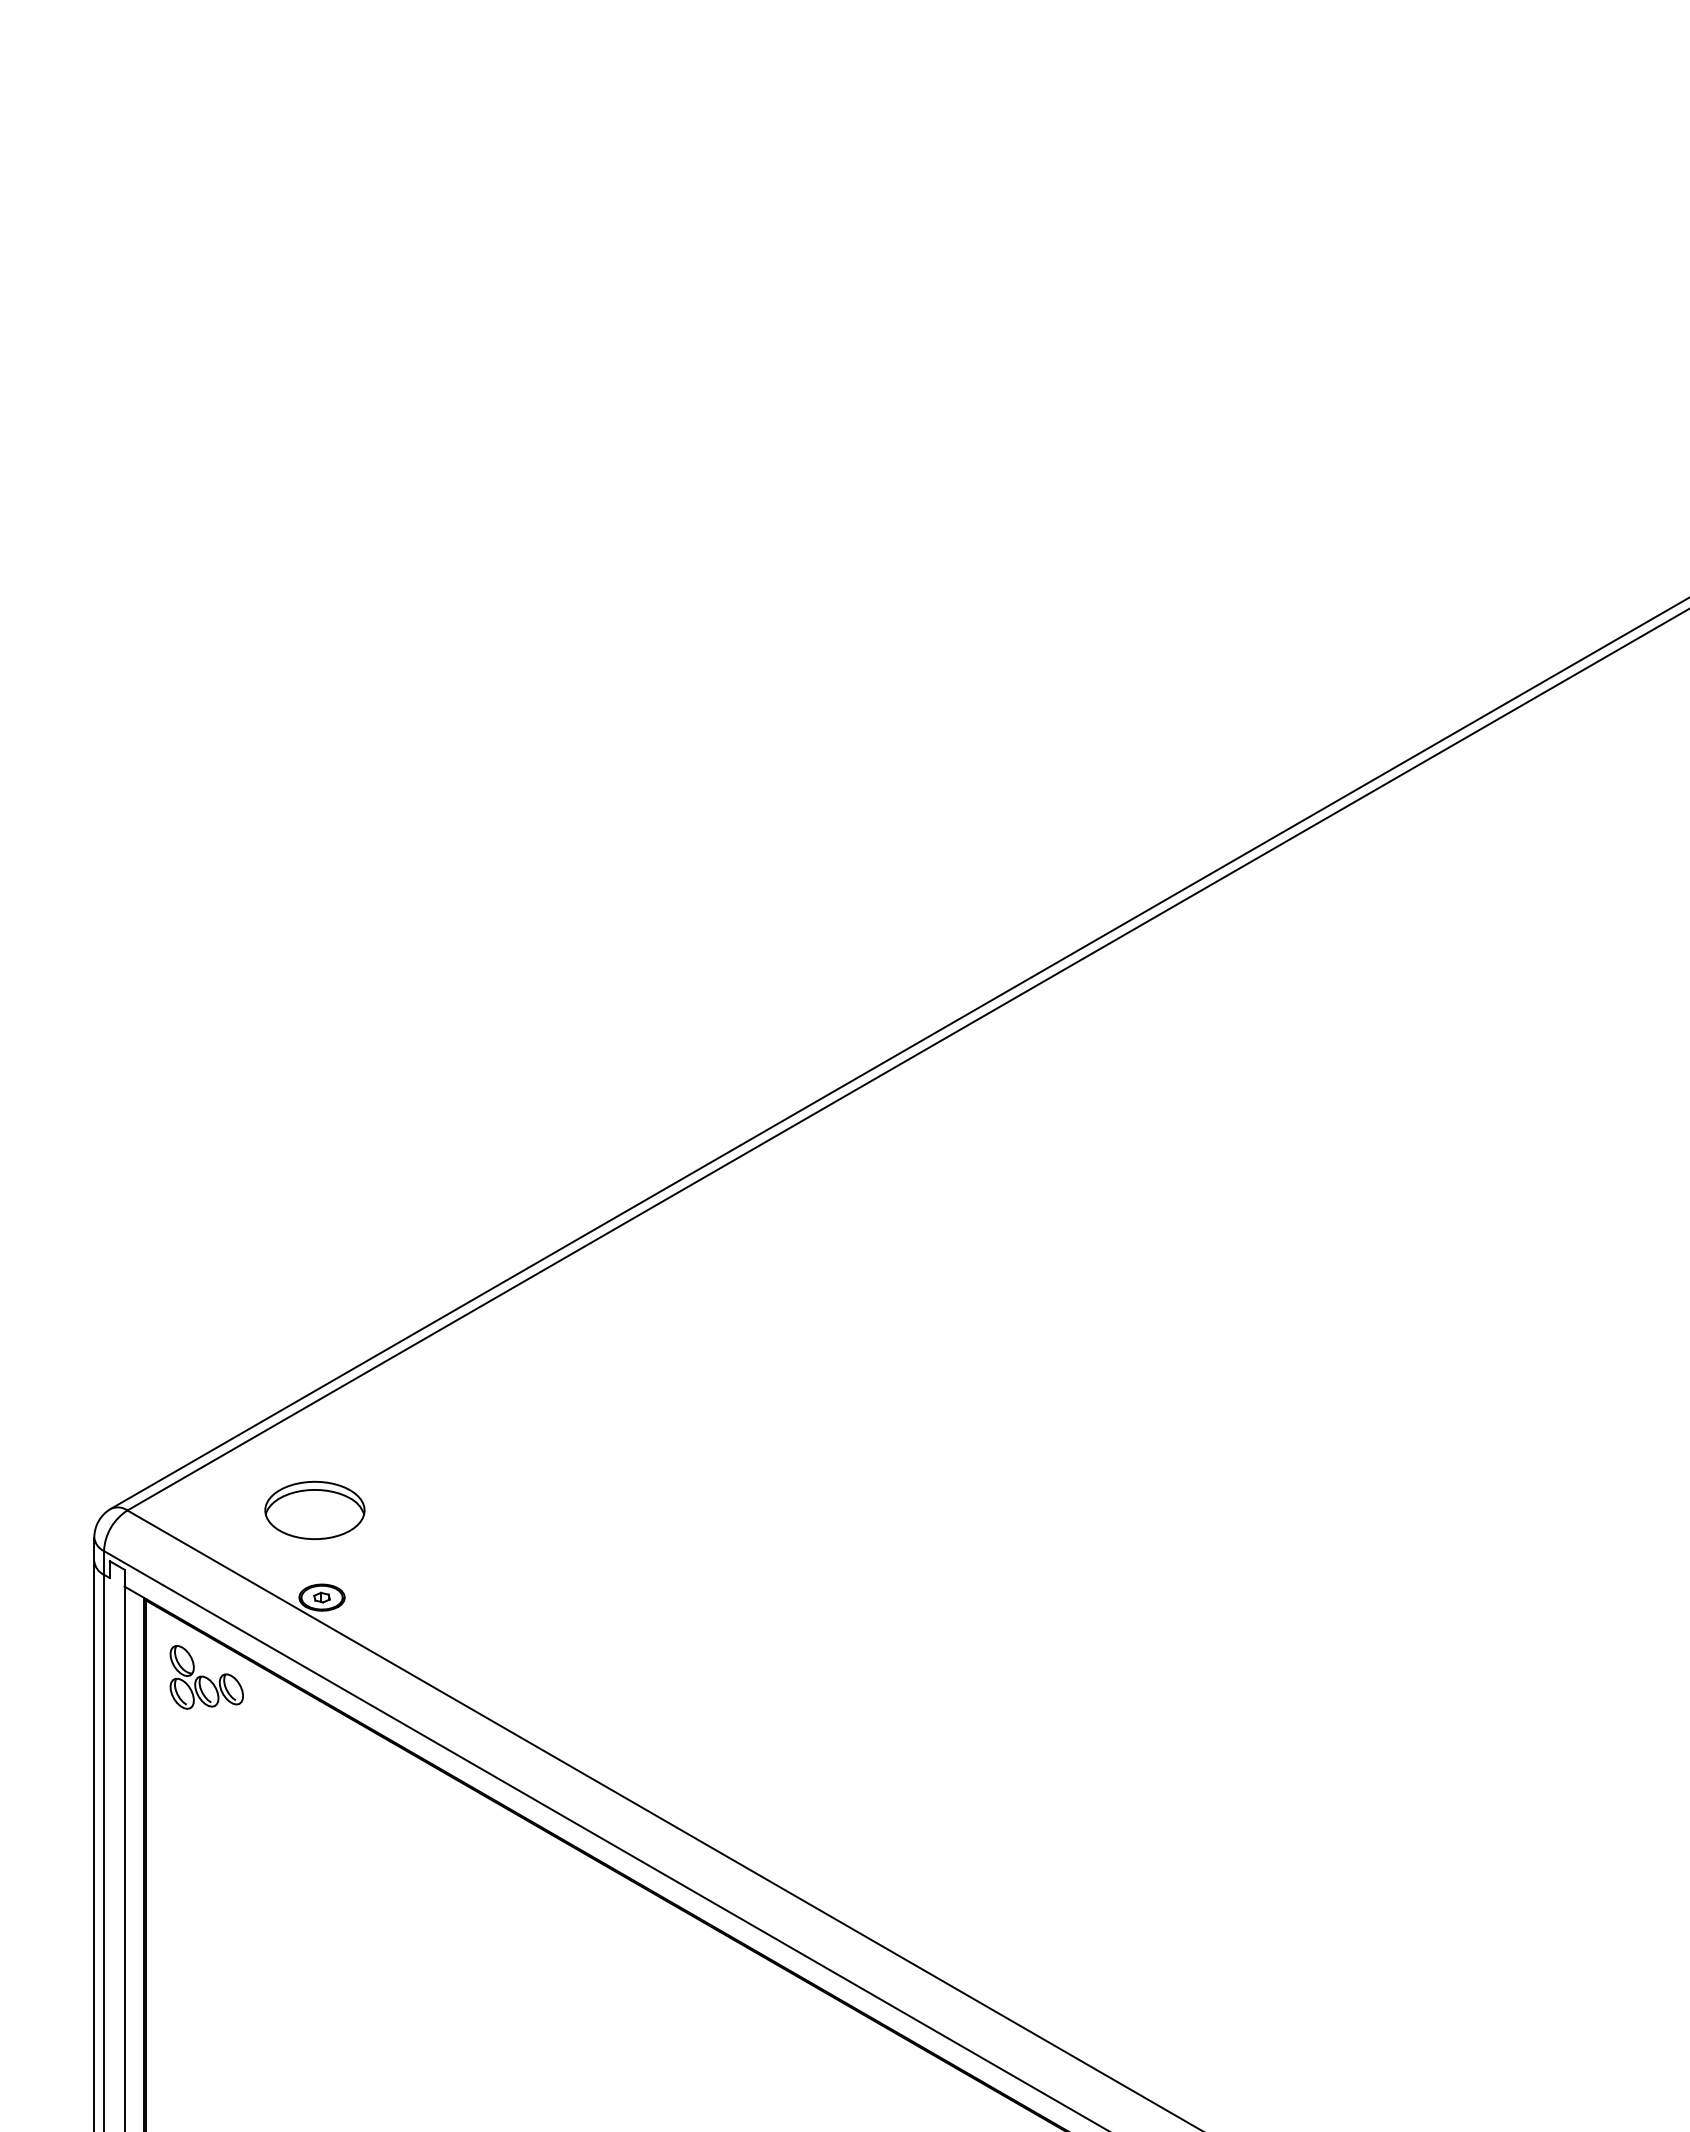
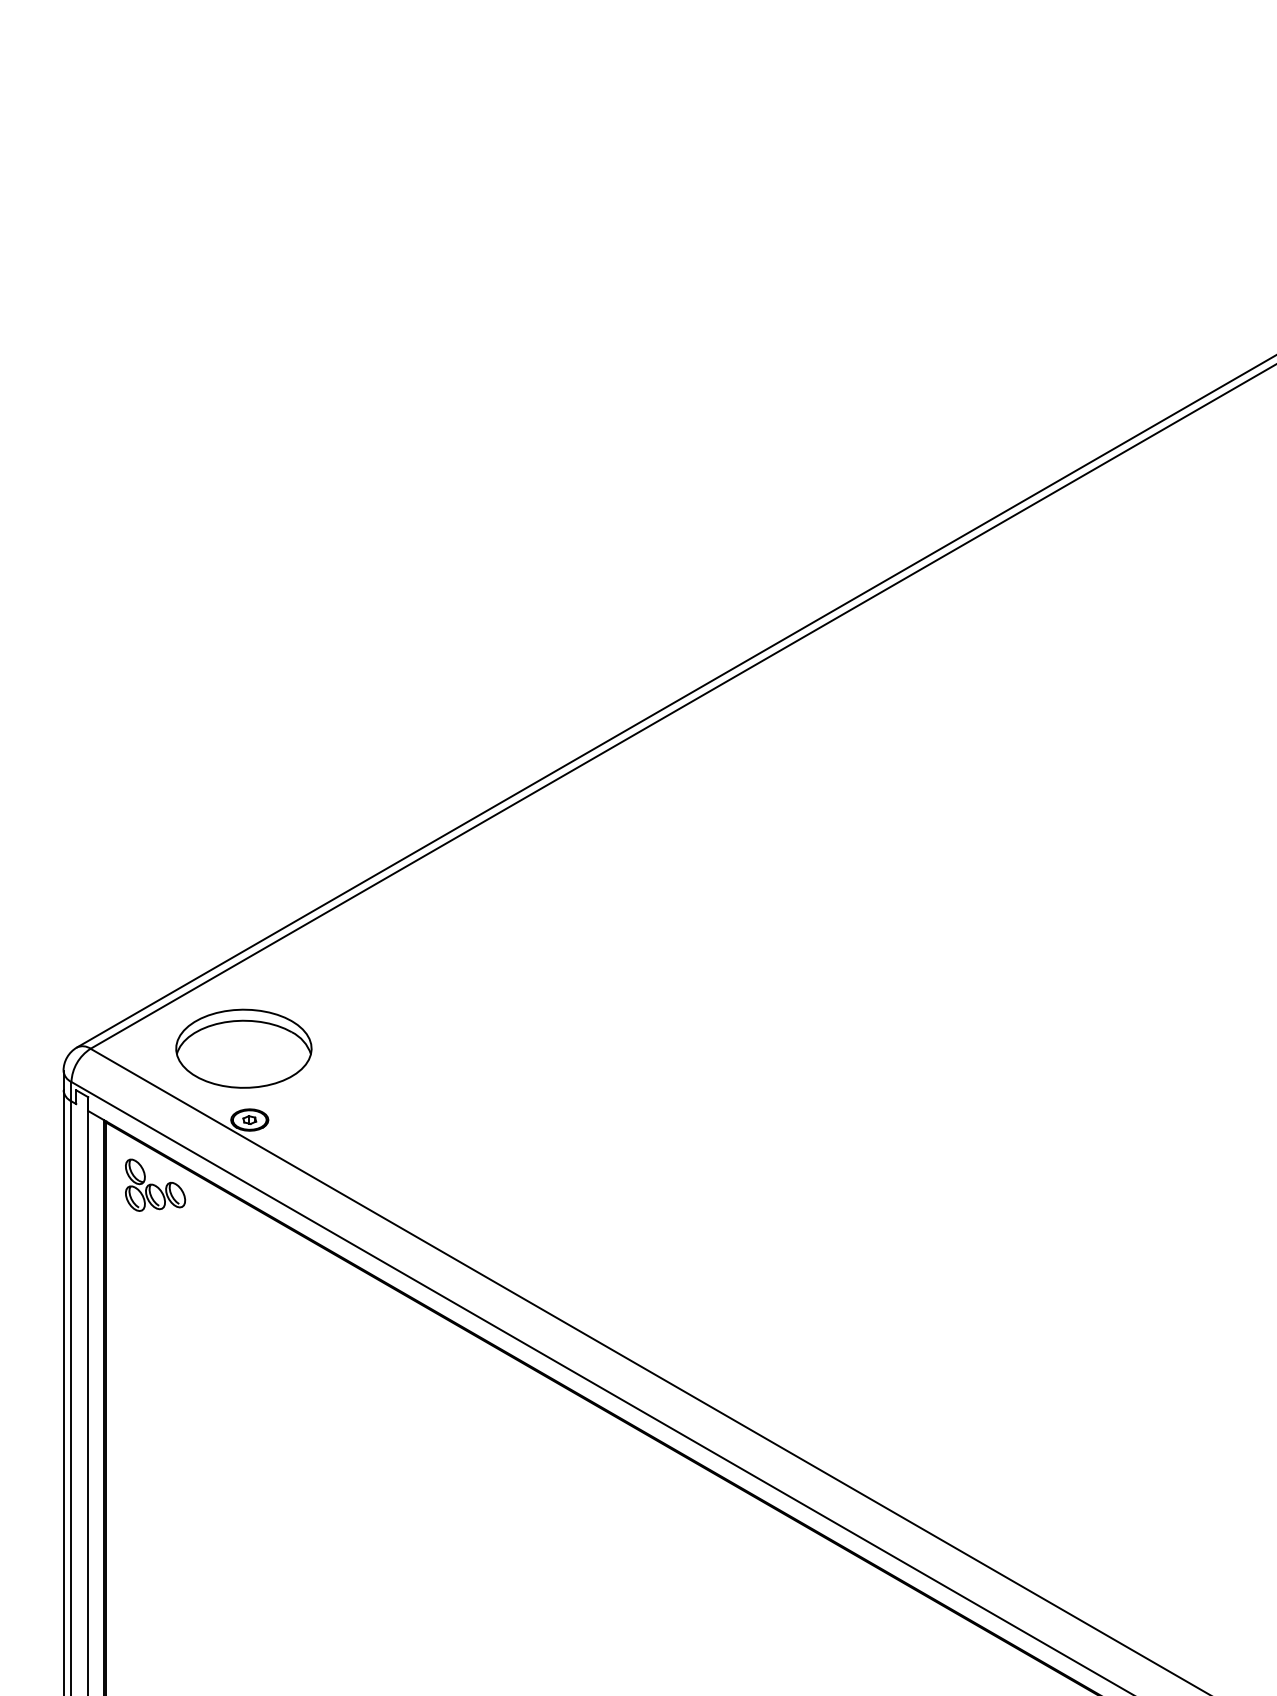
part: (314, 1510) -> (243, 1048), size x1.67

